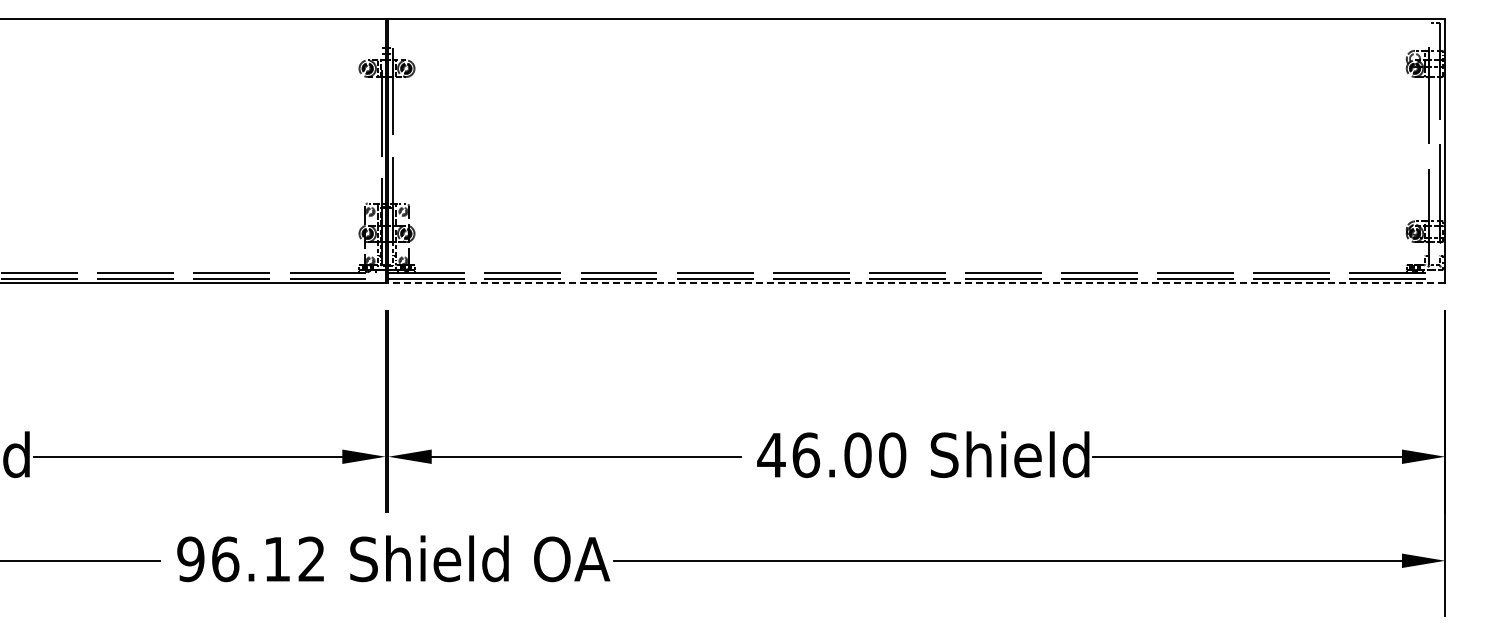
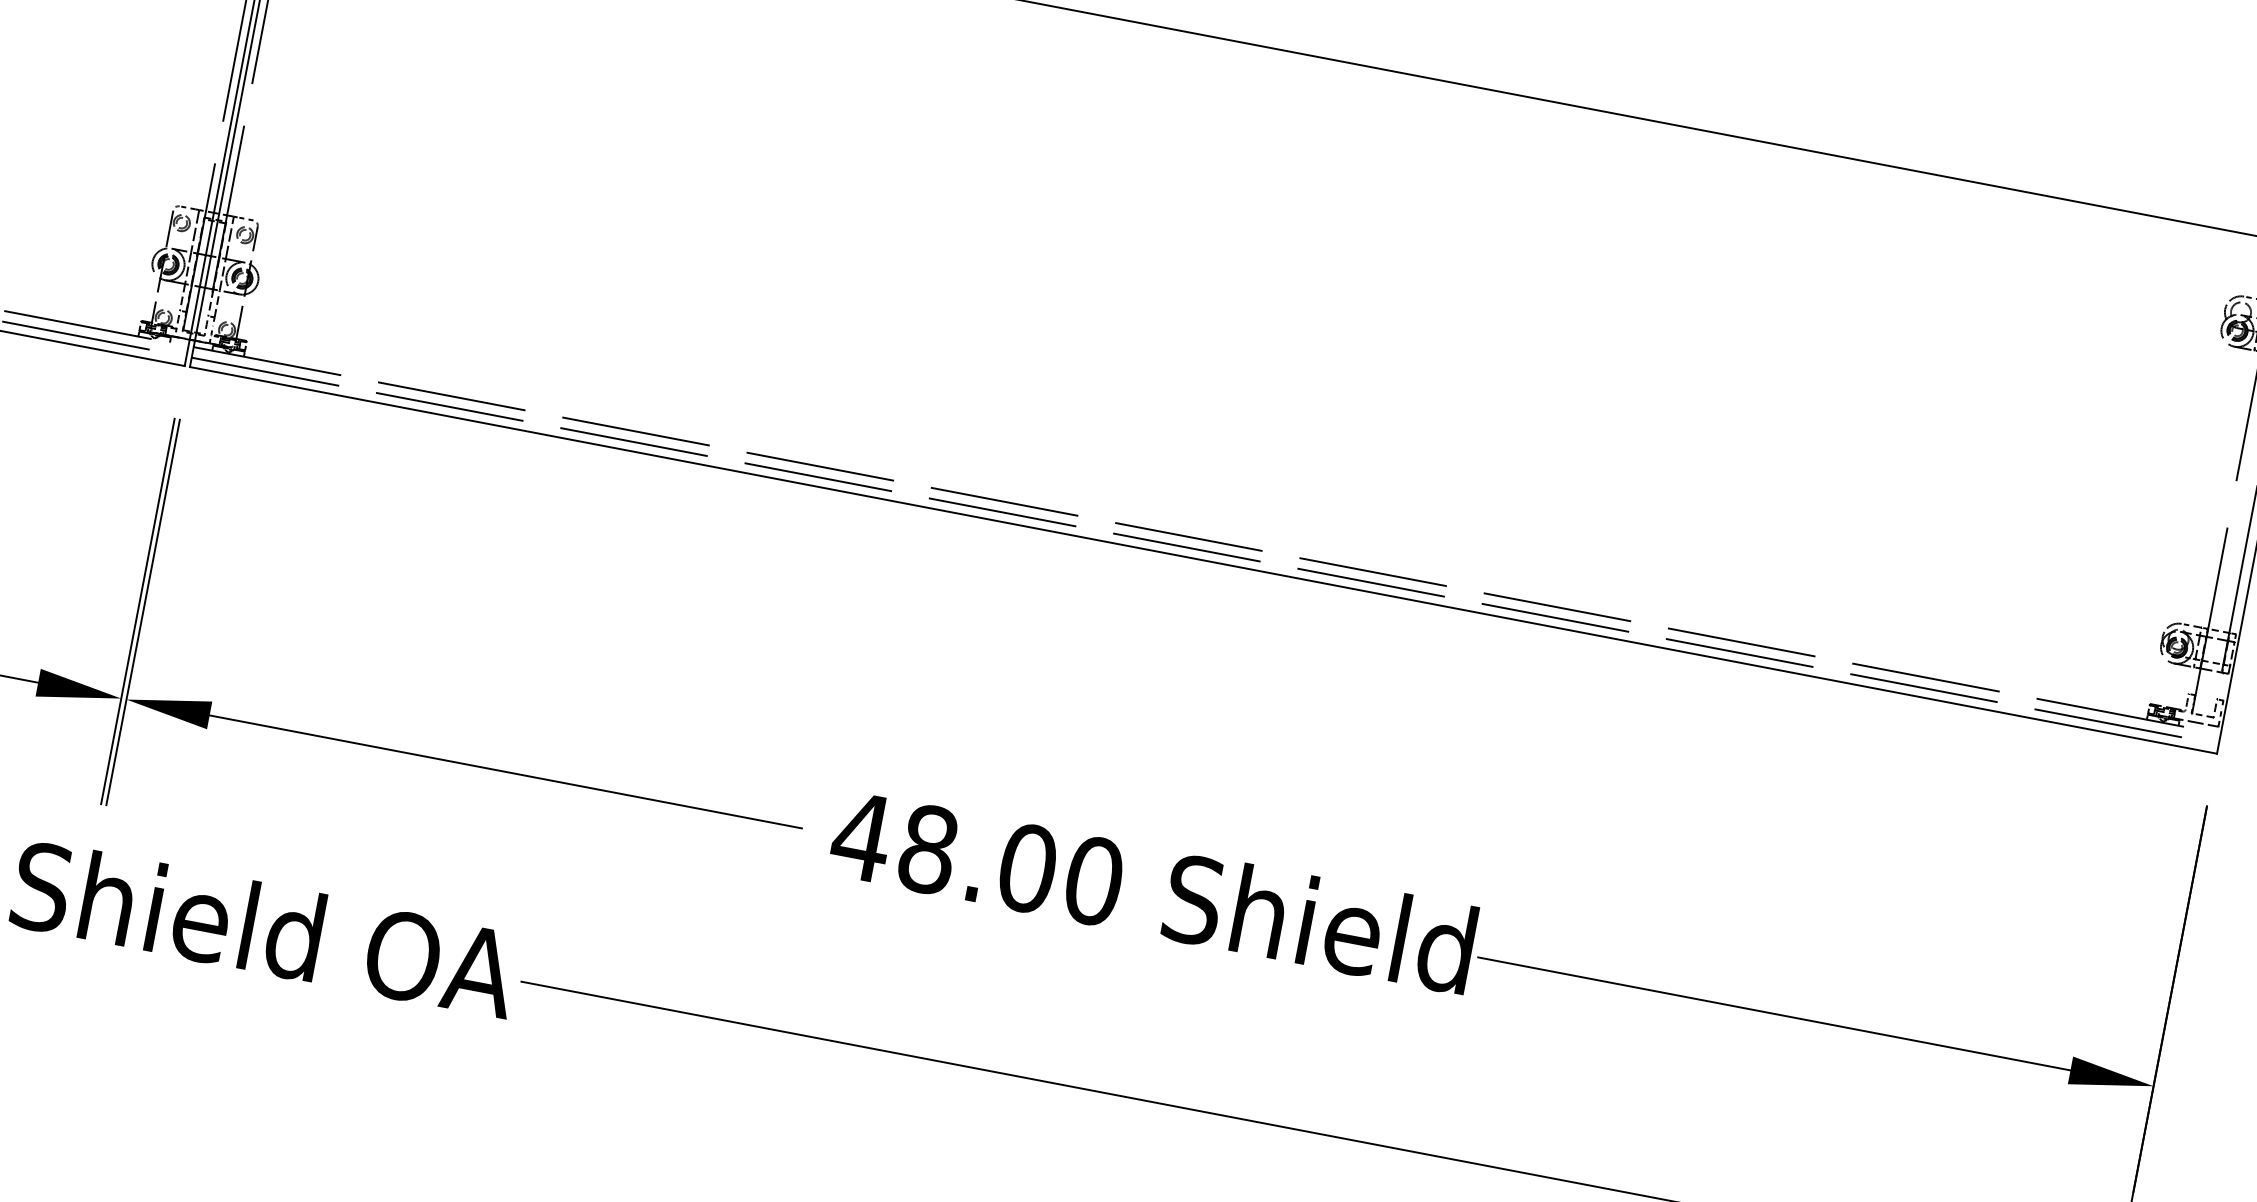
line: (916, 283) -> (1202, 560), dashed -> solid
text: (806, 454) -> (929, 848), 46.00 -> 48.00

